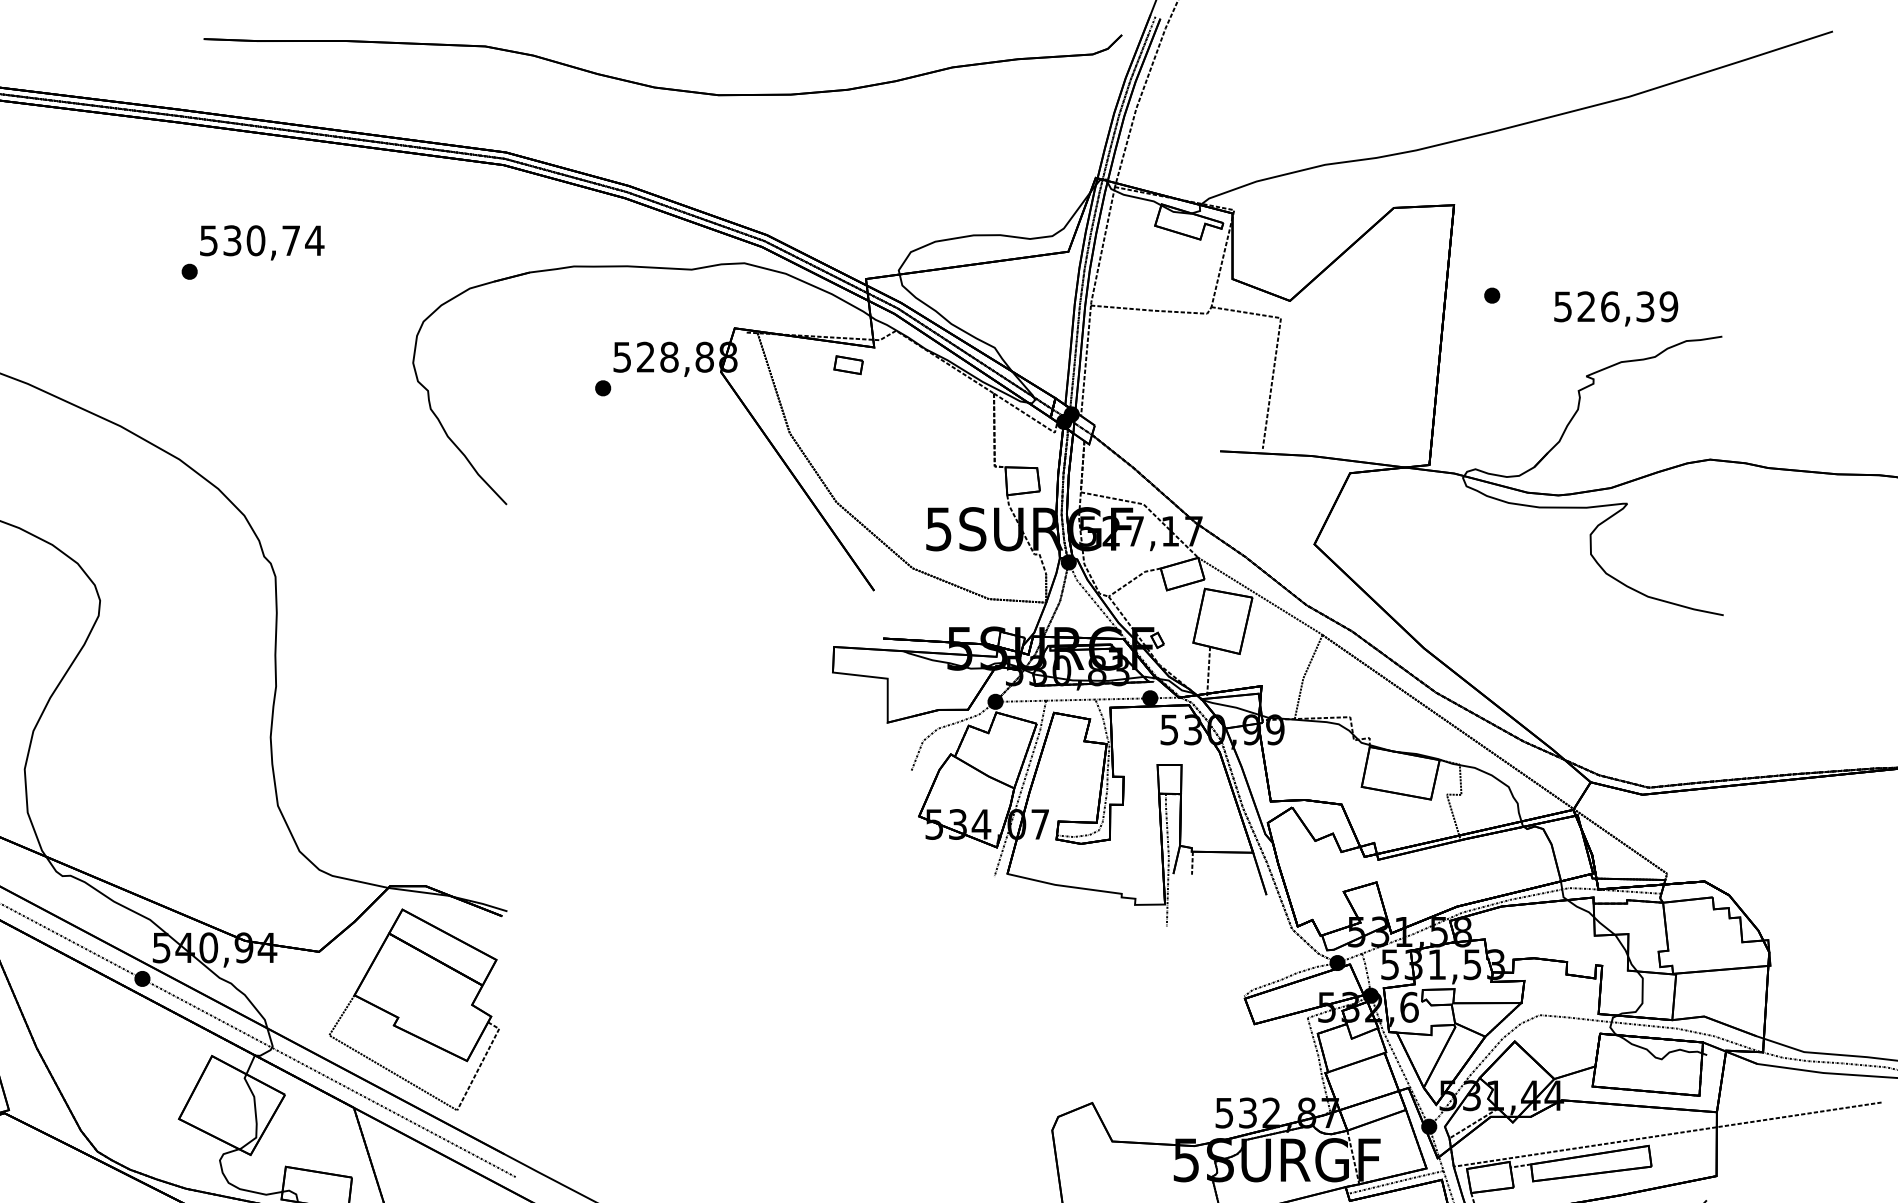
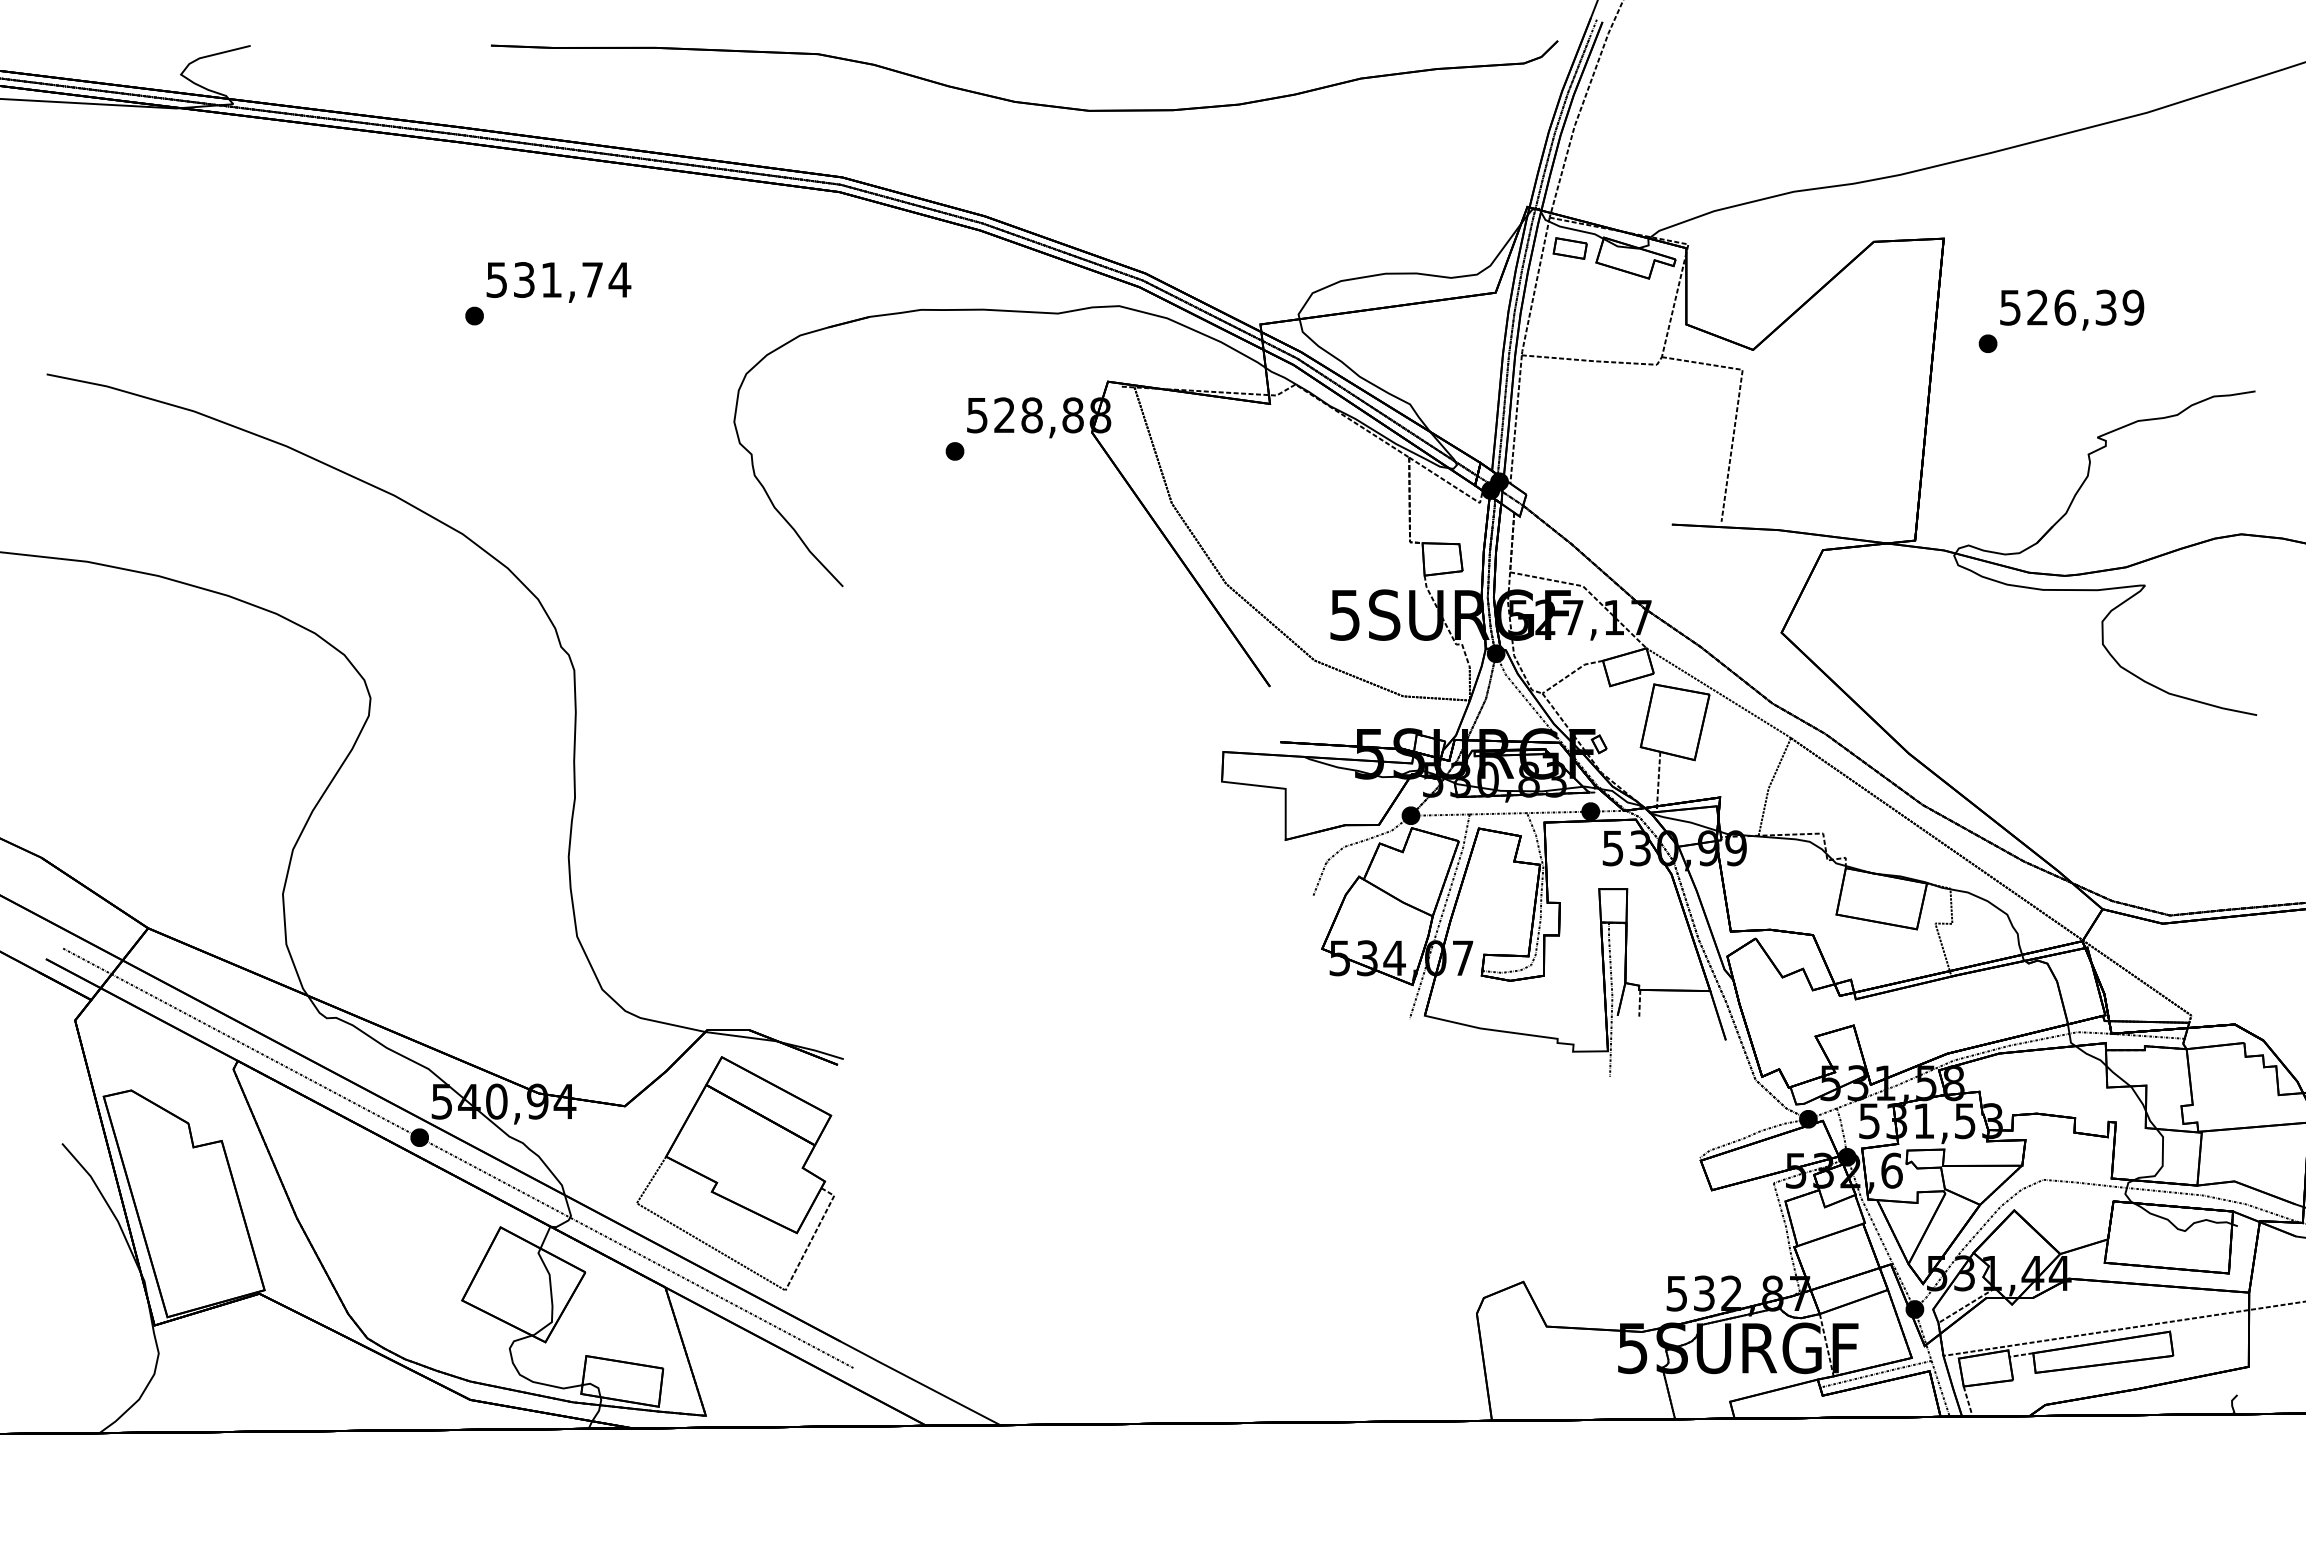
text: (255, 240) -> (551, 279), 530,74 -> 531,74
text: (1616, 308) -> (2072, 309), moved
part: (847, 365) -> (1569, 248), moved

